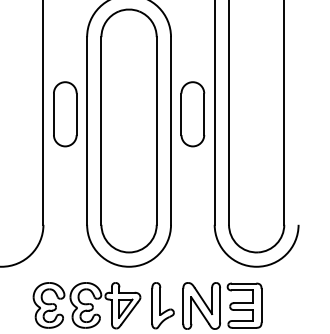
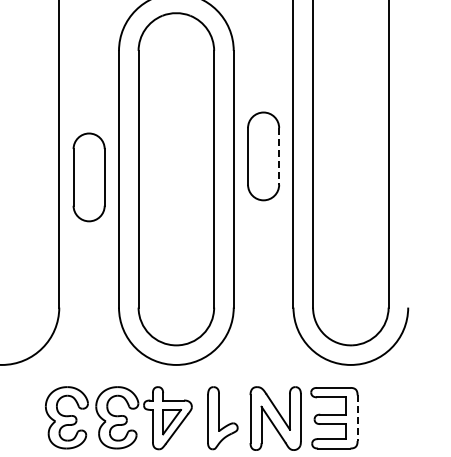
part: (64, 114) -> (88, 177), moved
line: (204, 114) -> (279, 156), solid -> dashed
line: (261, 305) -> (357, 418), solid -> dashed

